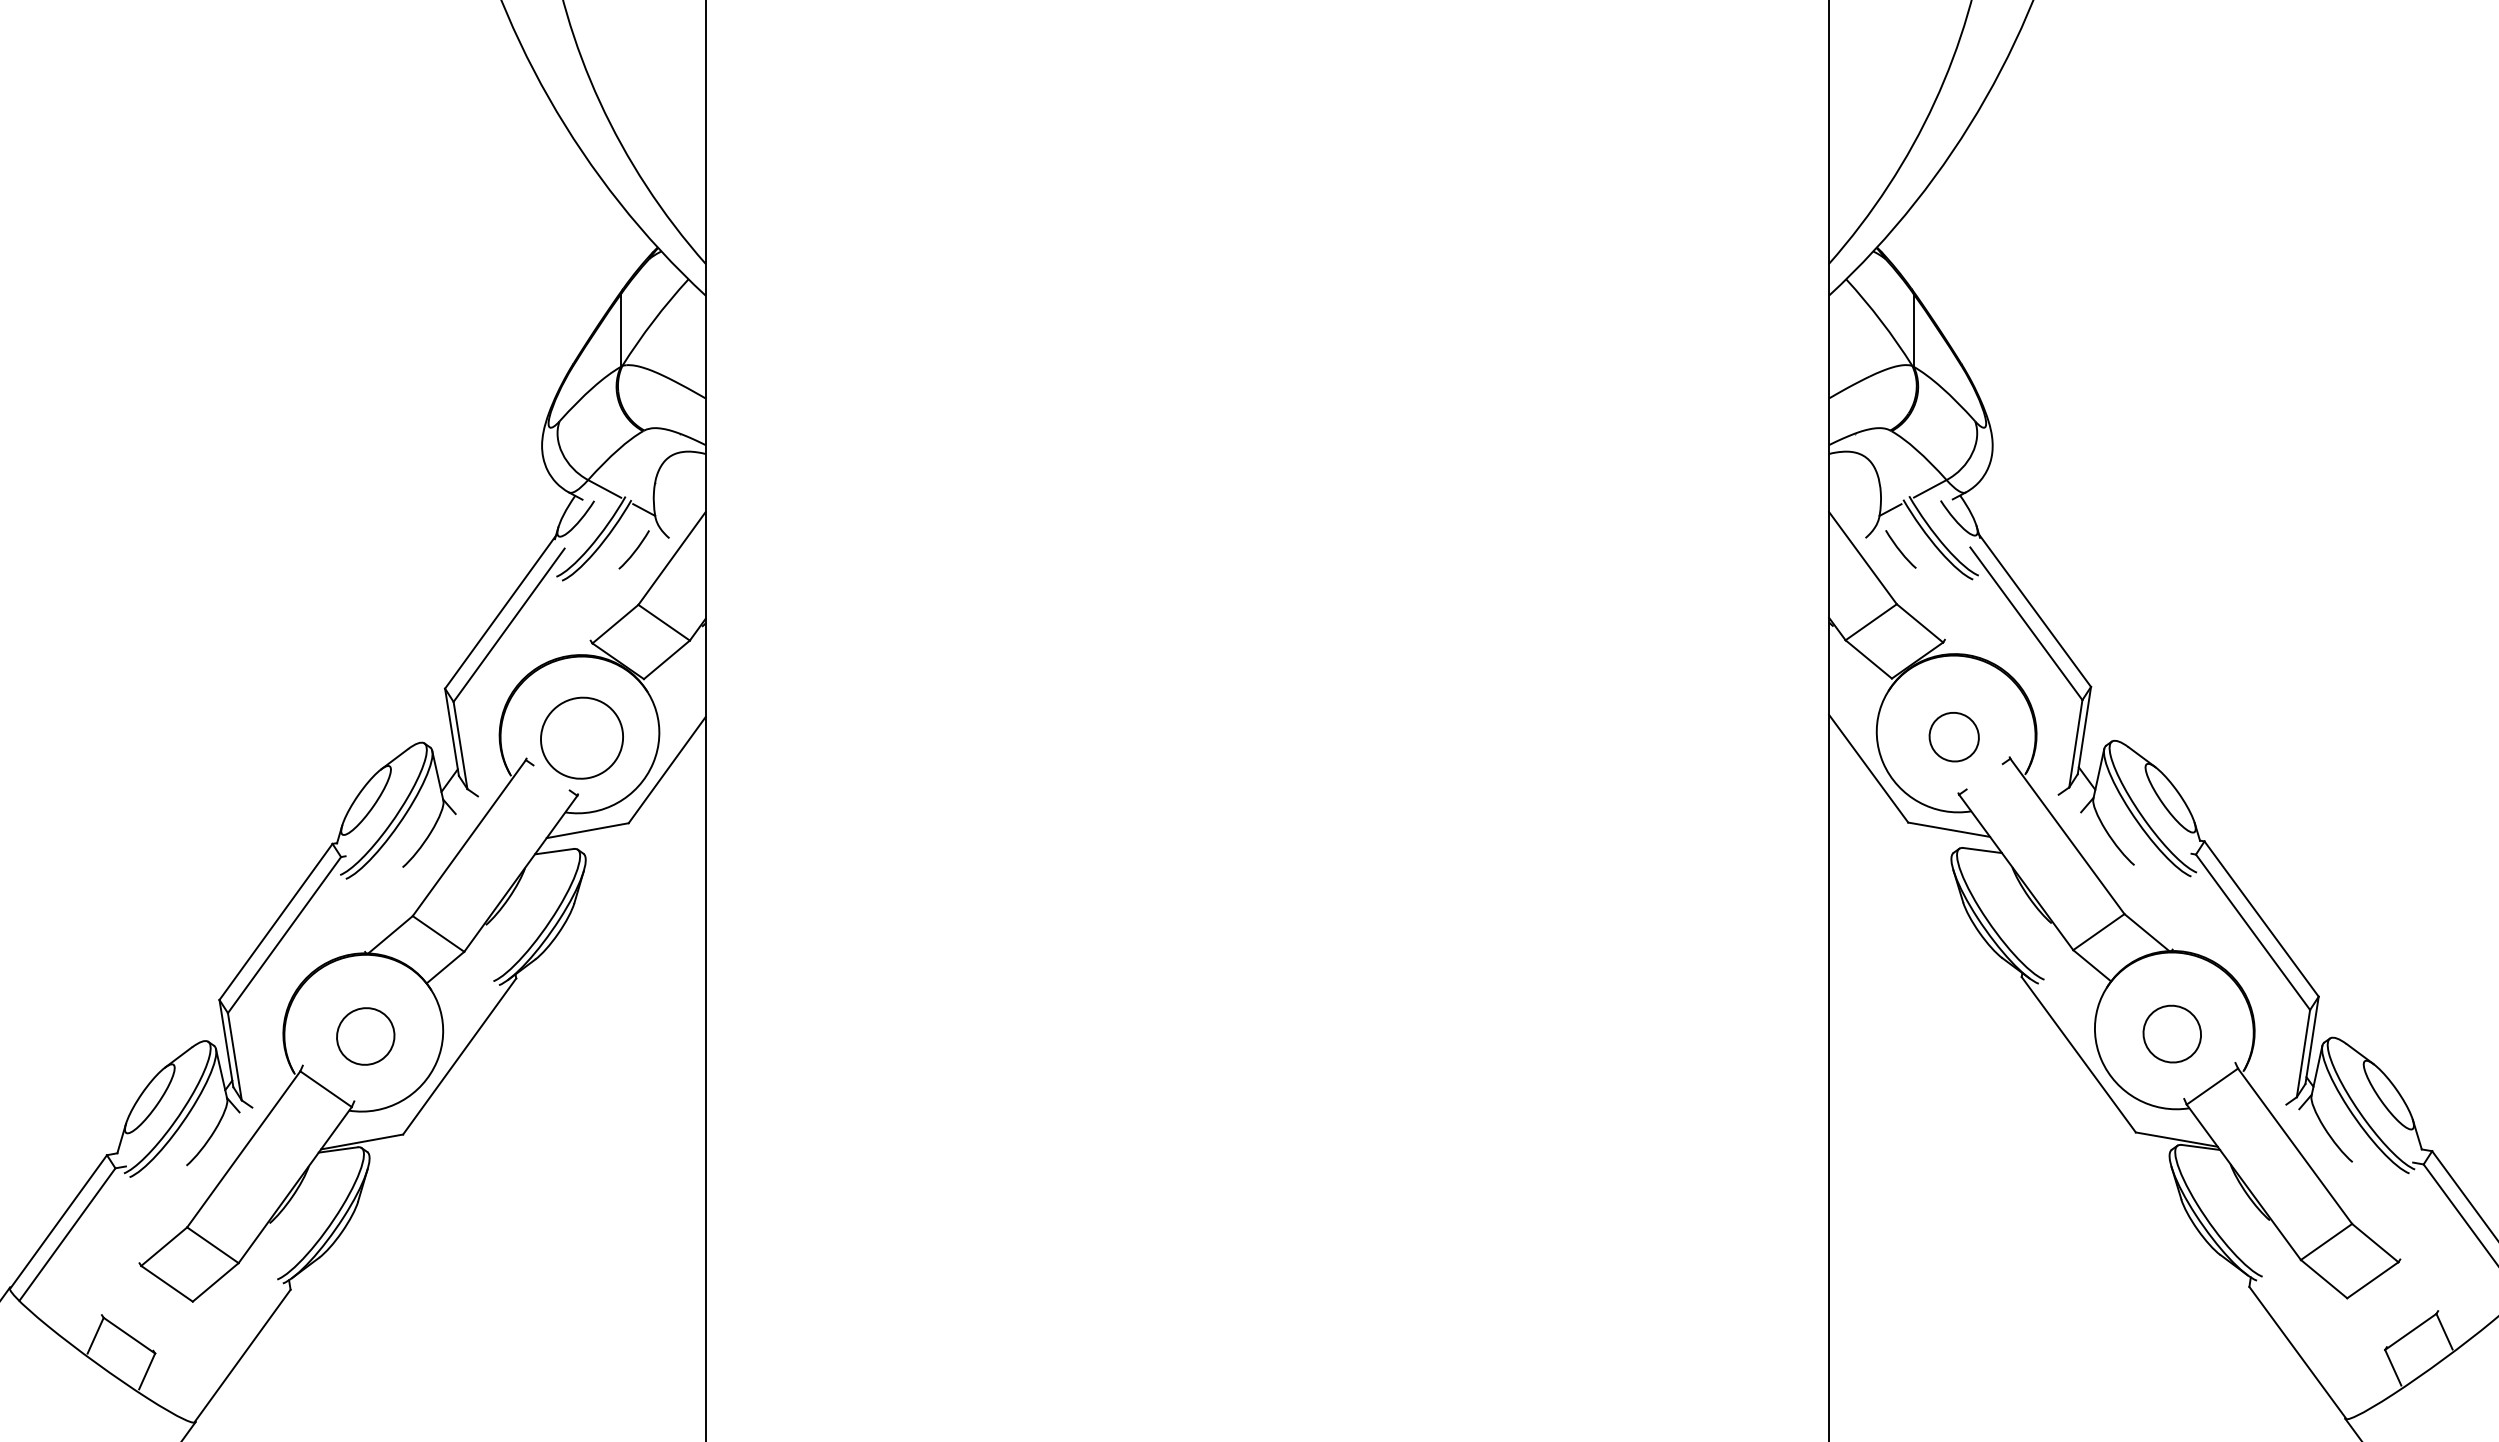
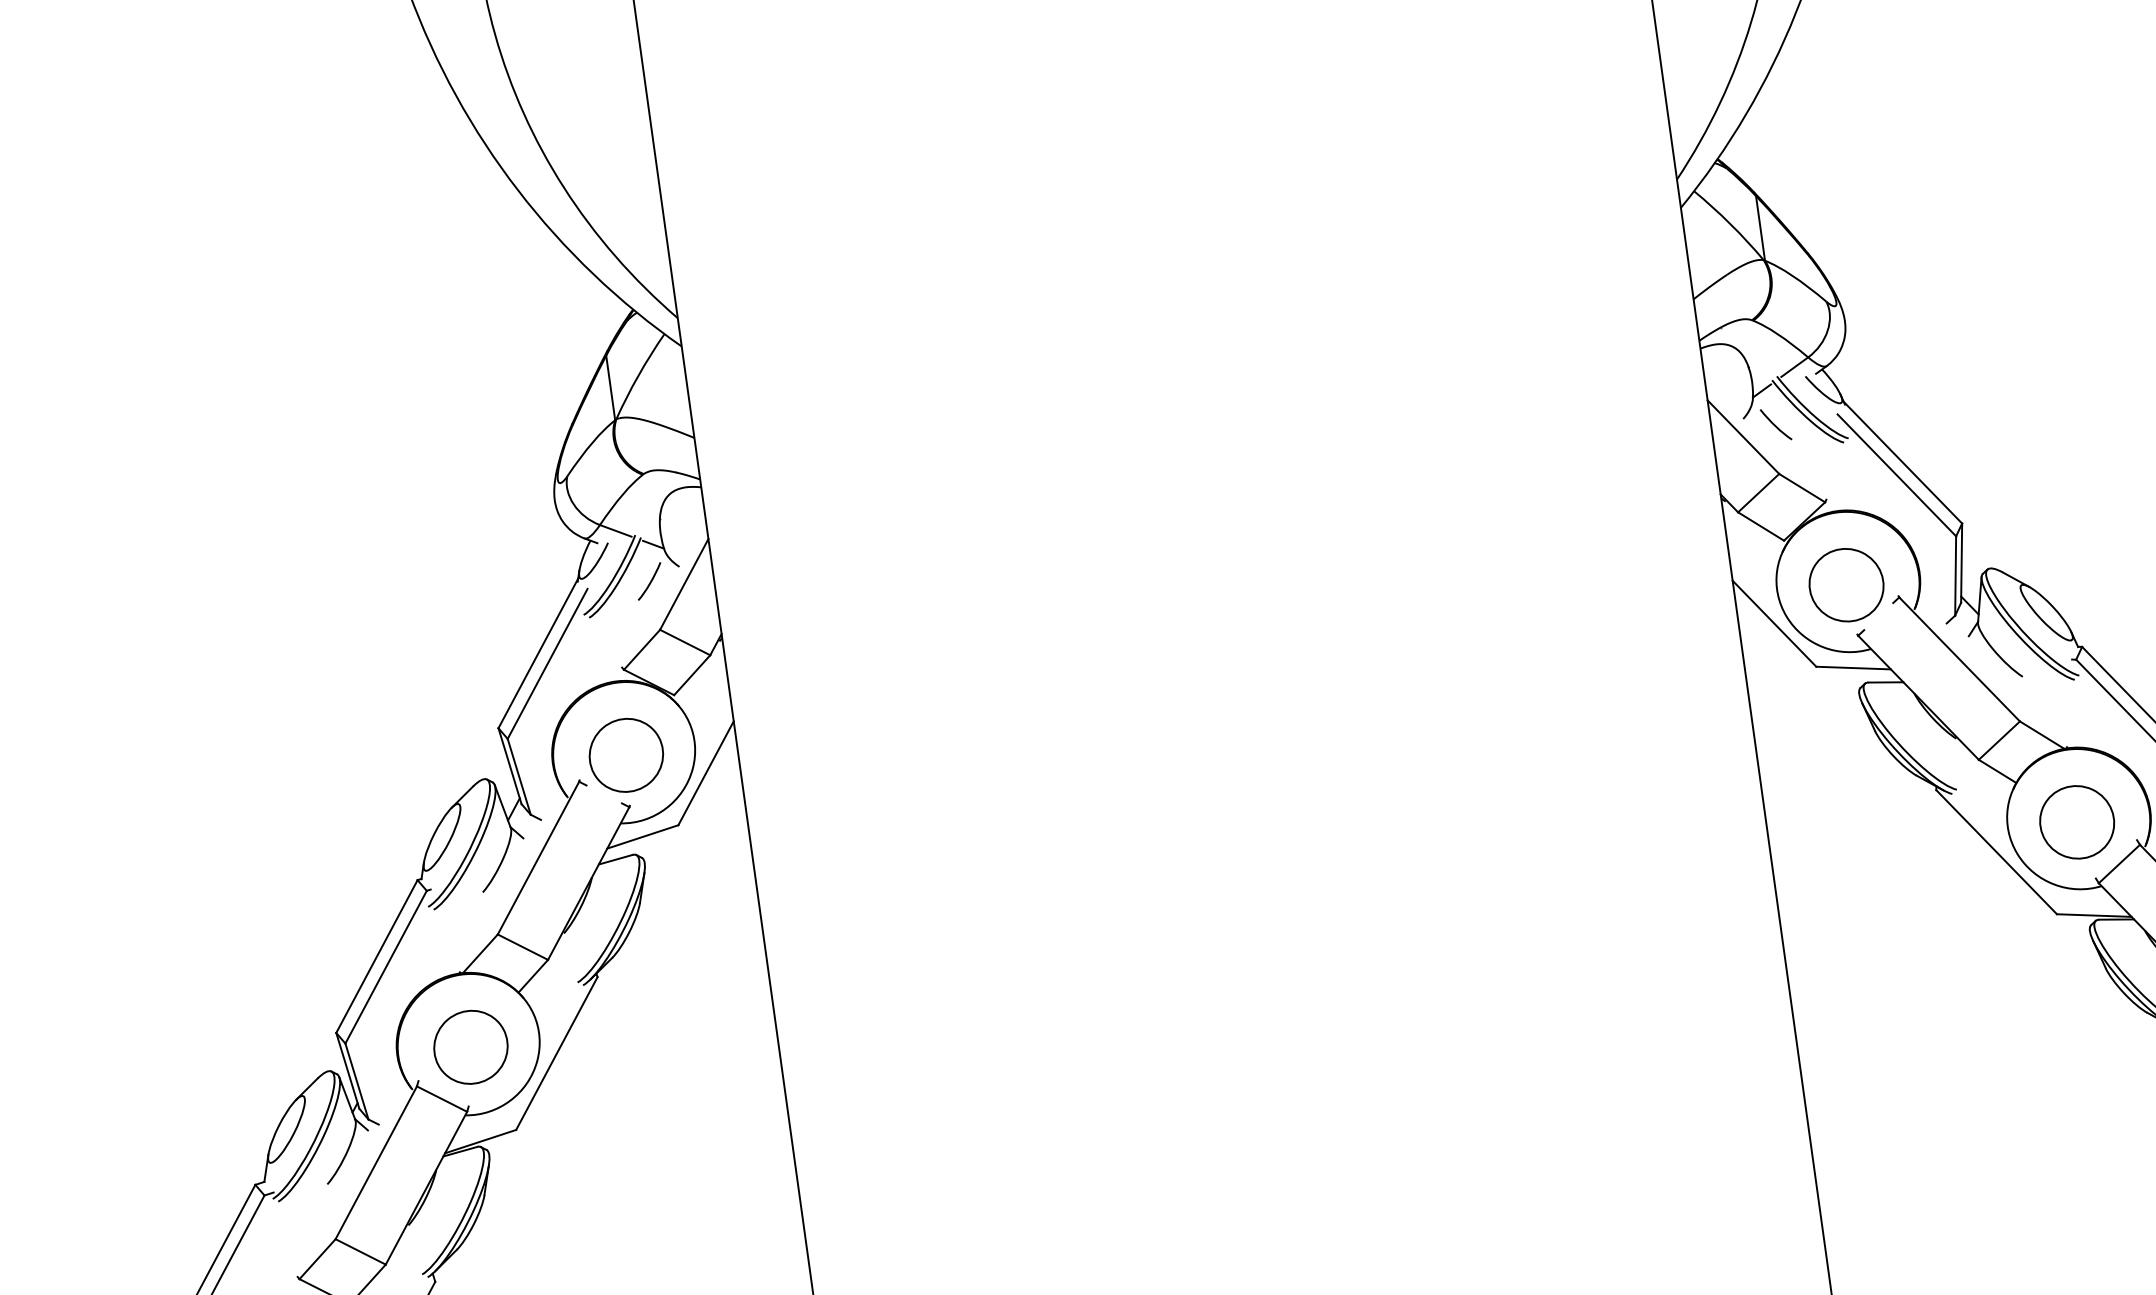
part: (1954, 736) -> (1846, 584), size x1.67
part: (2172, 1033) -> (2077, 821), size x1.43
part: (365, 1036) -> (470, 1047), size x1.43

